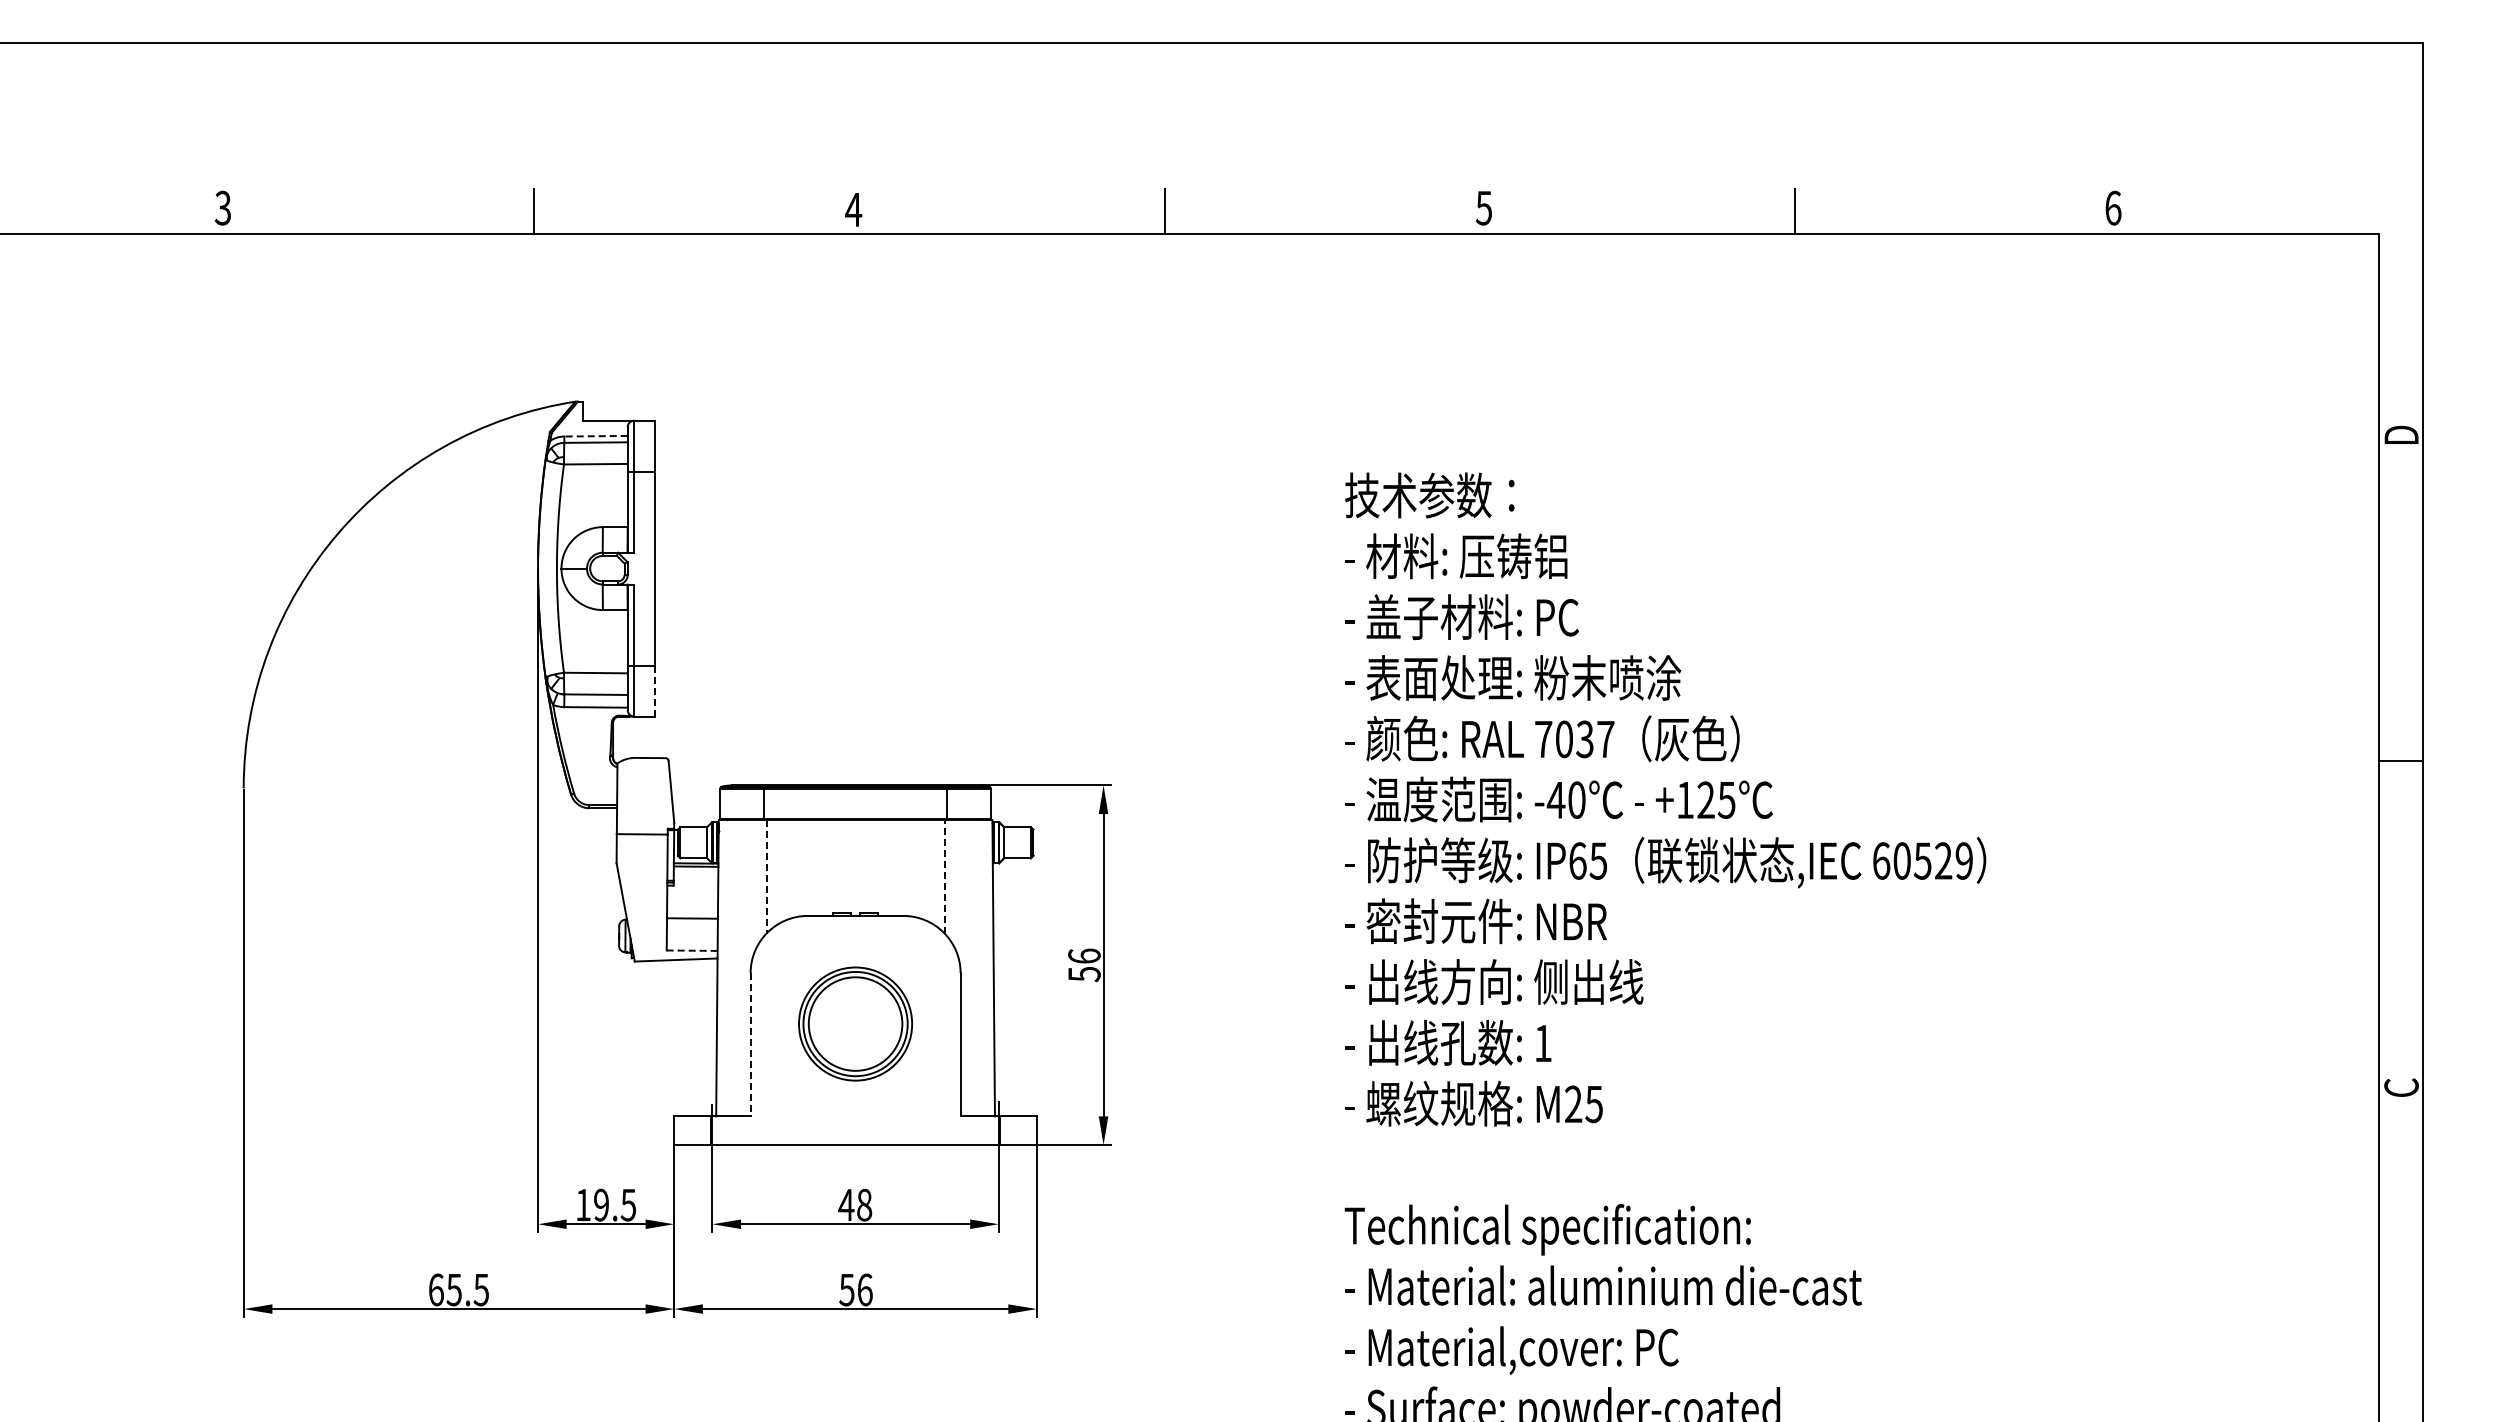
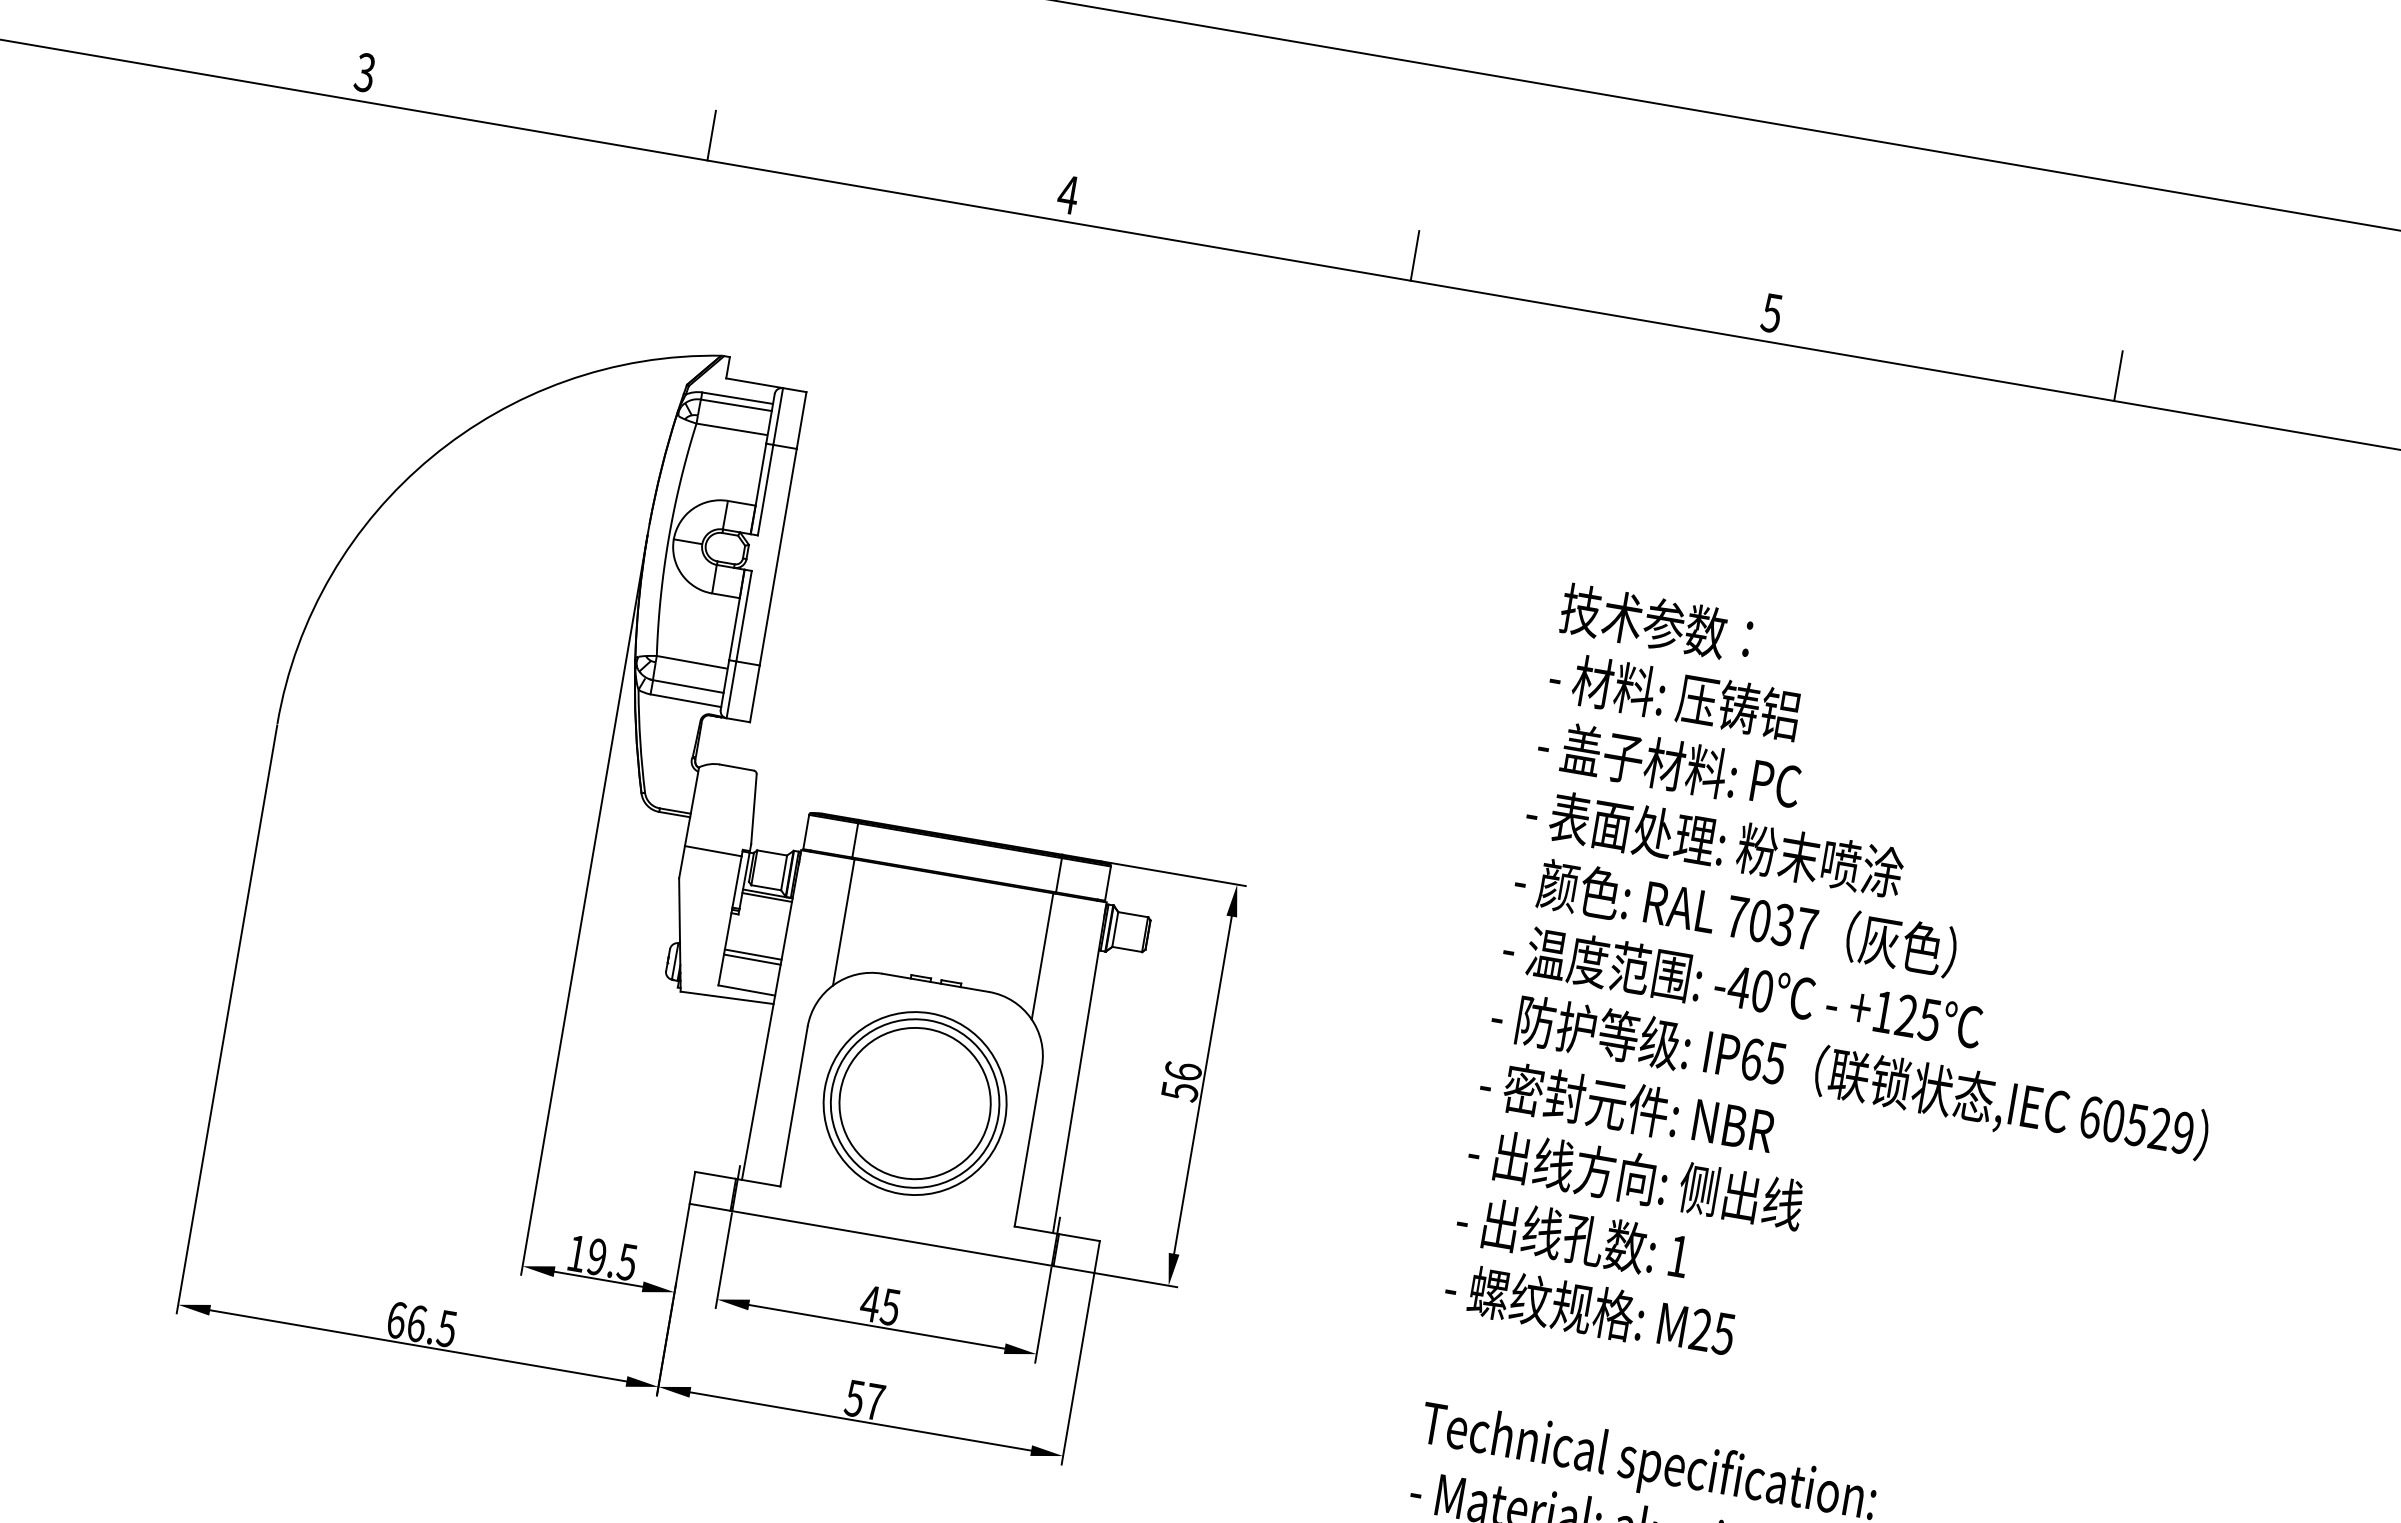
line: (596, 436) -> (738, 398), dashed -> solid
line: (655, 691) -> (755, 694), dashed -> solid
line: (766, 877) -> (843, 923), dashed -> solid
line: (944, 877) -> (1042, 956), dashed -> solid
line: (691, 922) -> (751, 958), added
line: (691, 950) -> (746, 990), dashed -> solid
part: (855, 1023) -> (915, 1102), size x1.43
line: (750, 1044) -> (793, 1106), dashed -> solid
text: (864, 1204) -> (890, 1306), 48 -> 45
text: (454, 1289) -> (417, 1323), 65.5 -> 66.5
text: (864, 1289) -> (874, 1401), 56 -> 57

